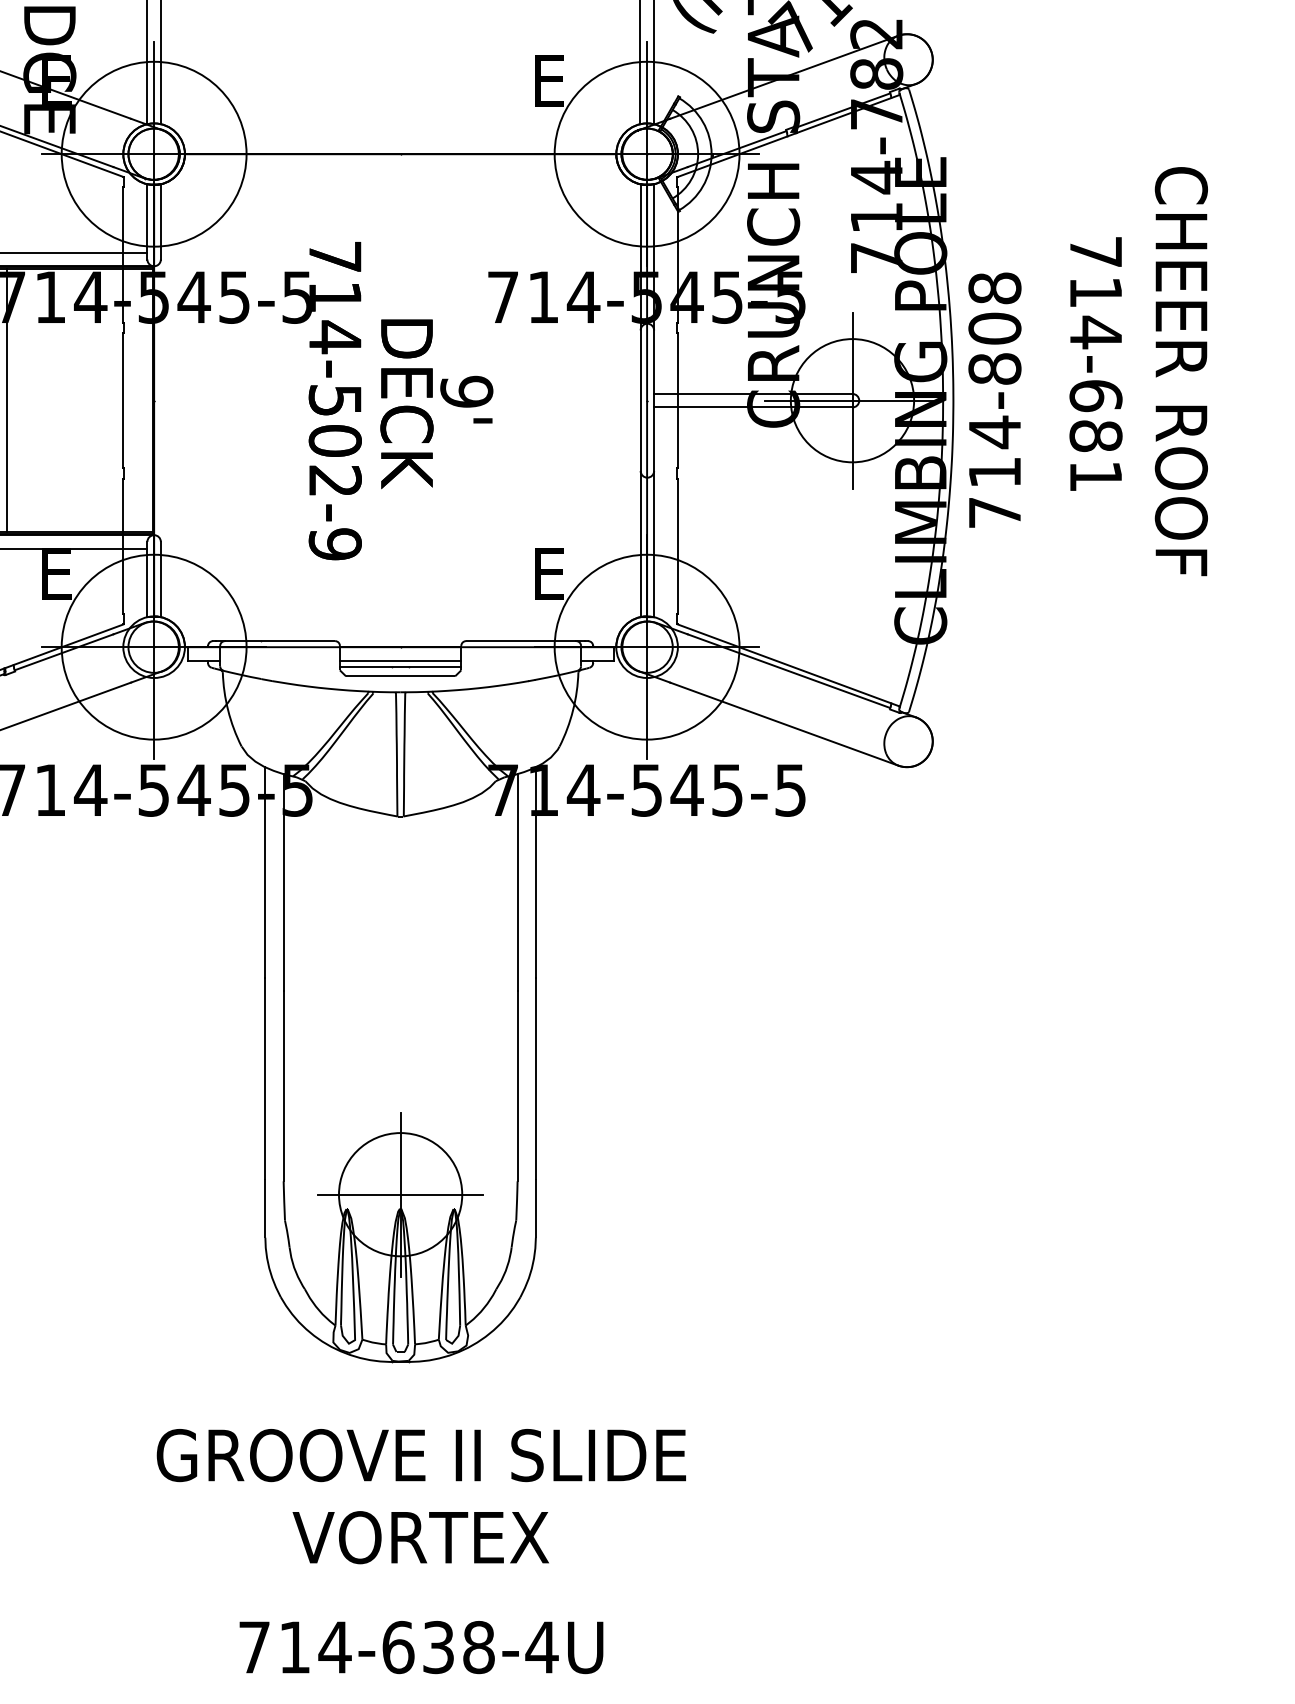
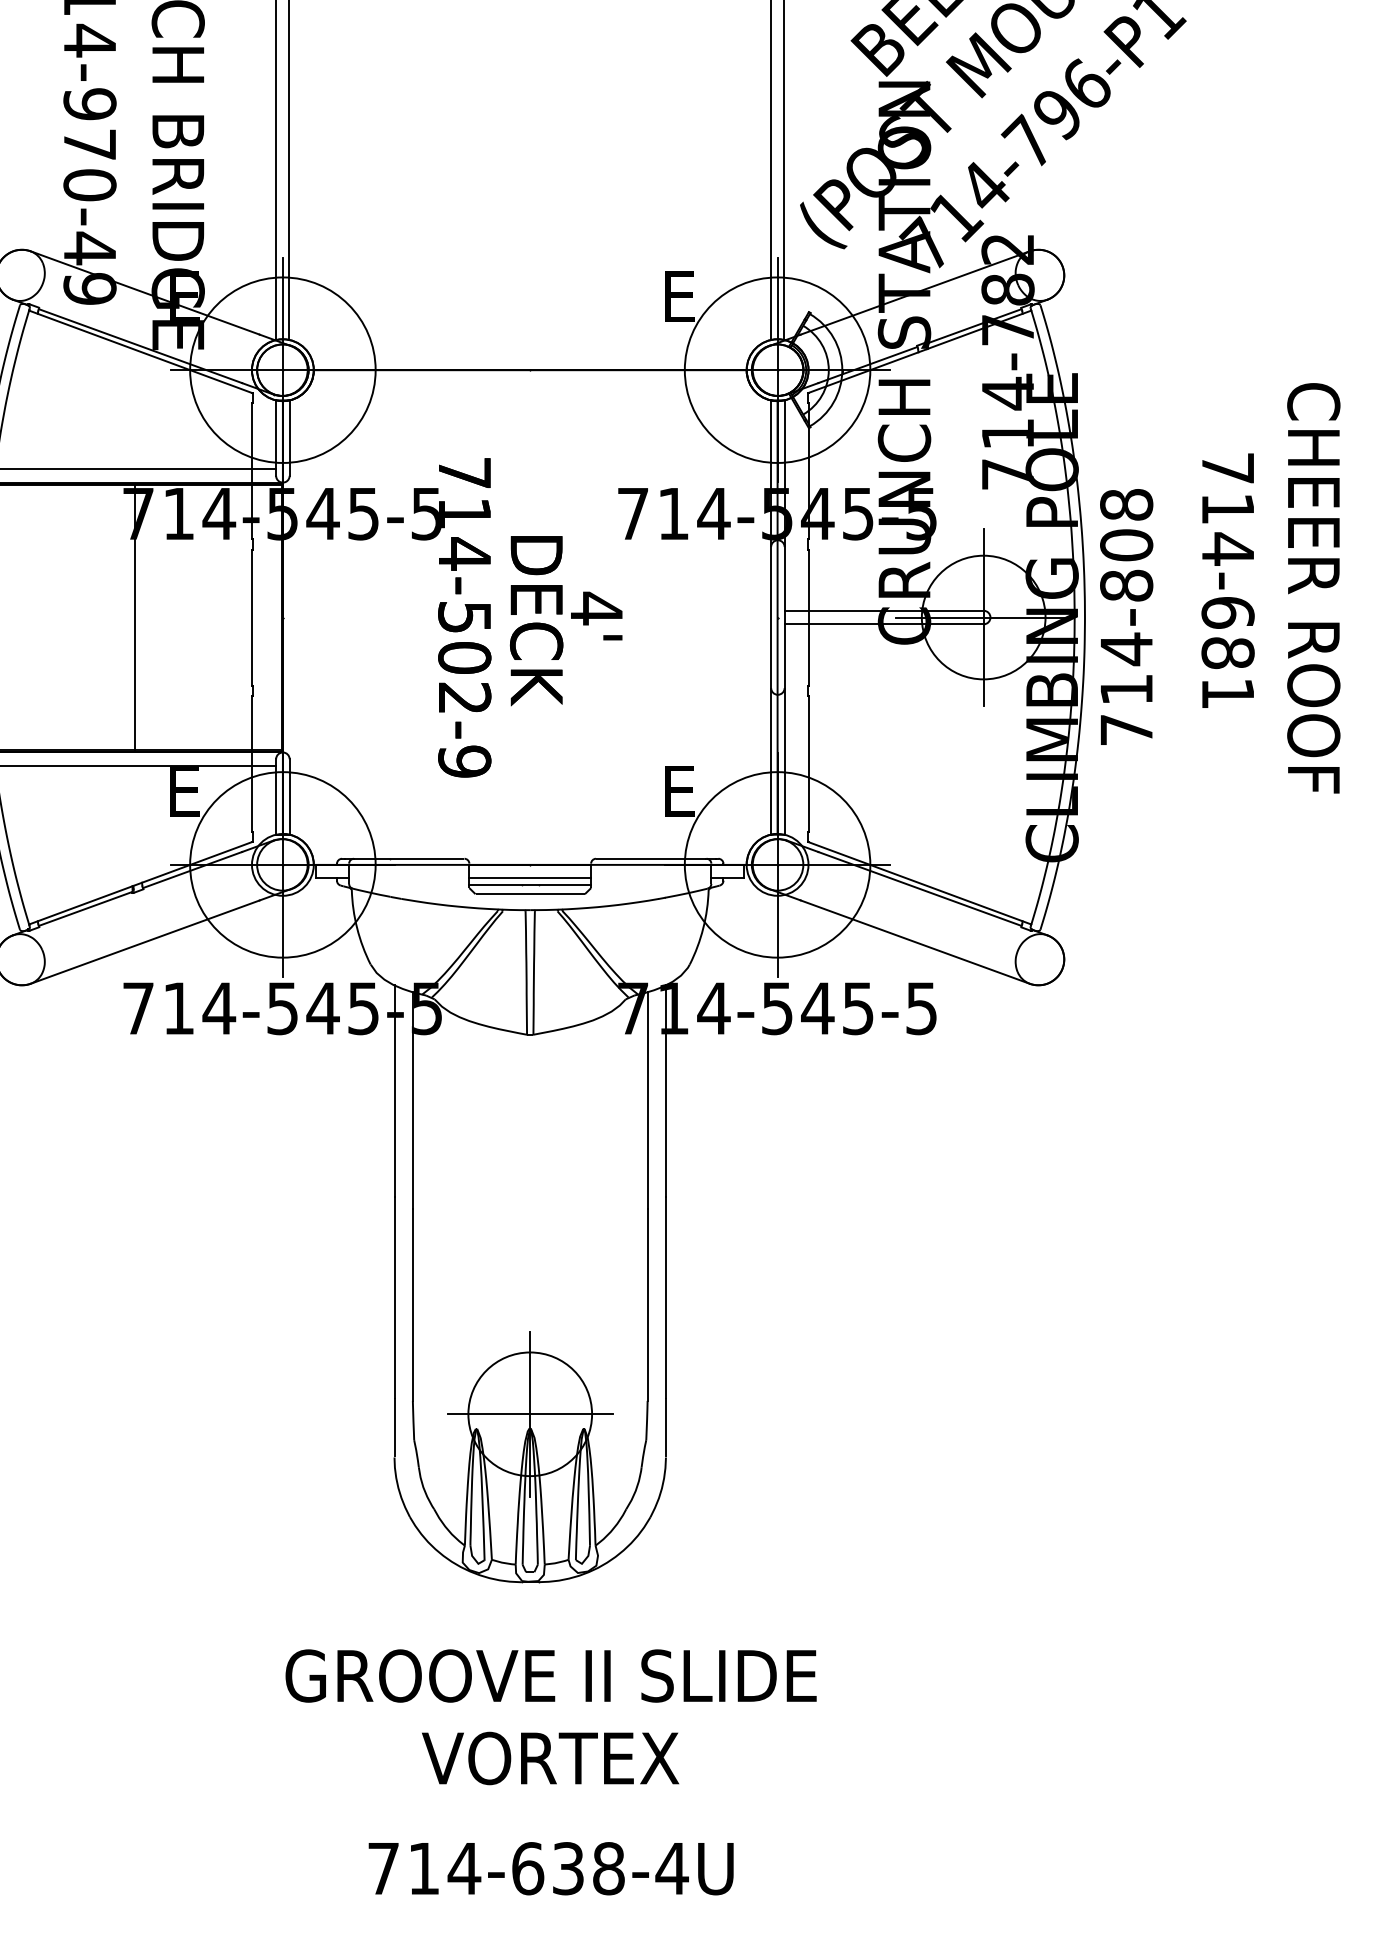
text: (466, 391) -> (596, 608), 9' -> 4'

